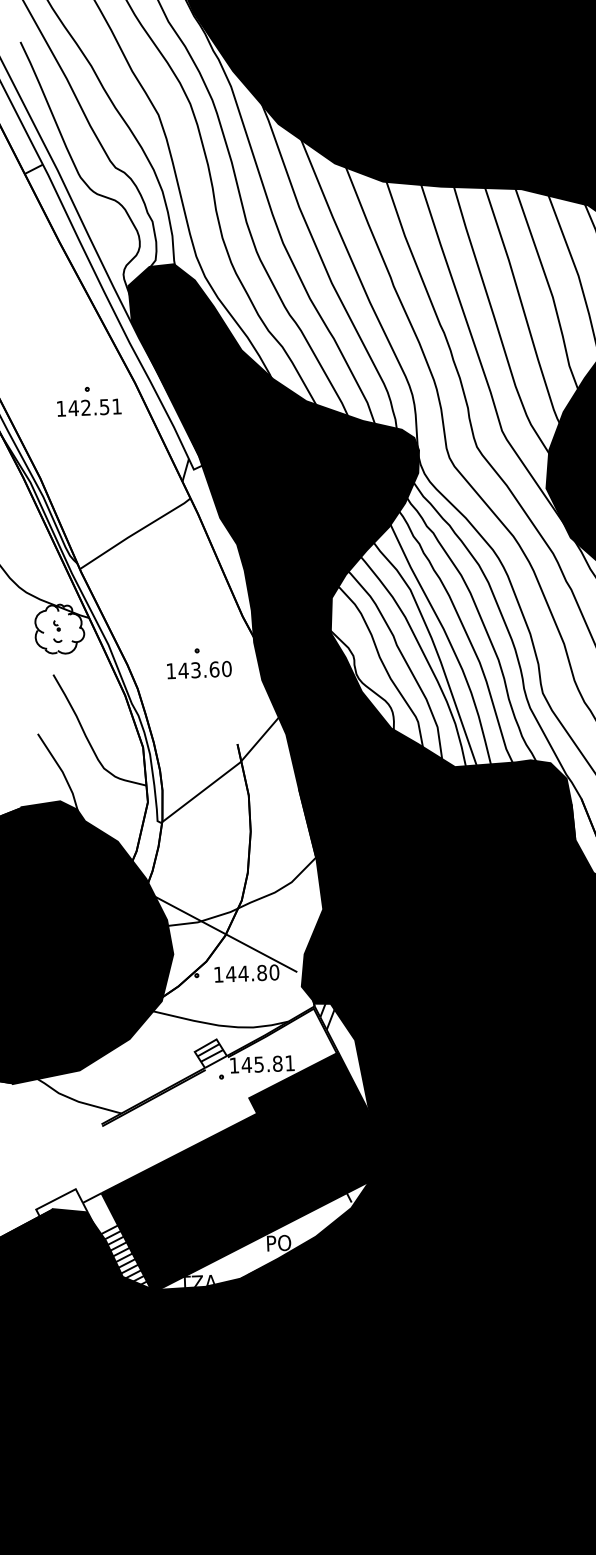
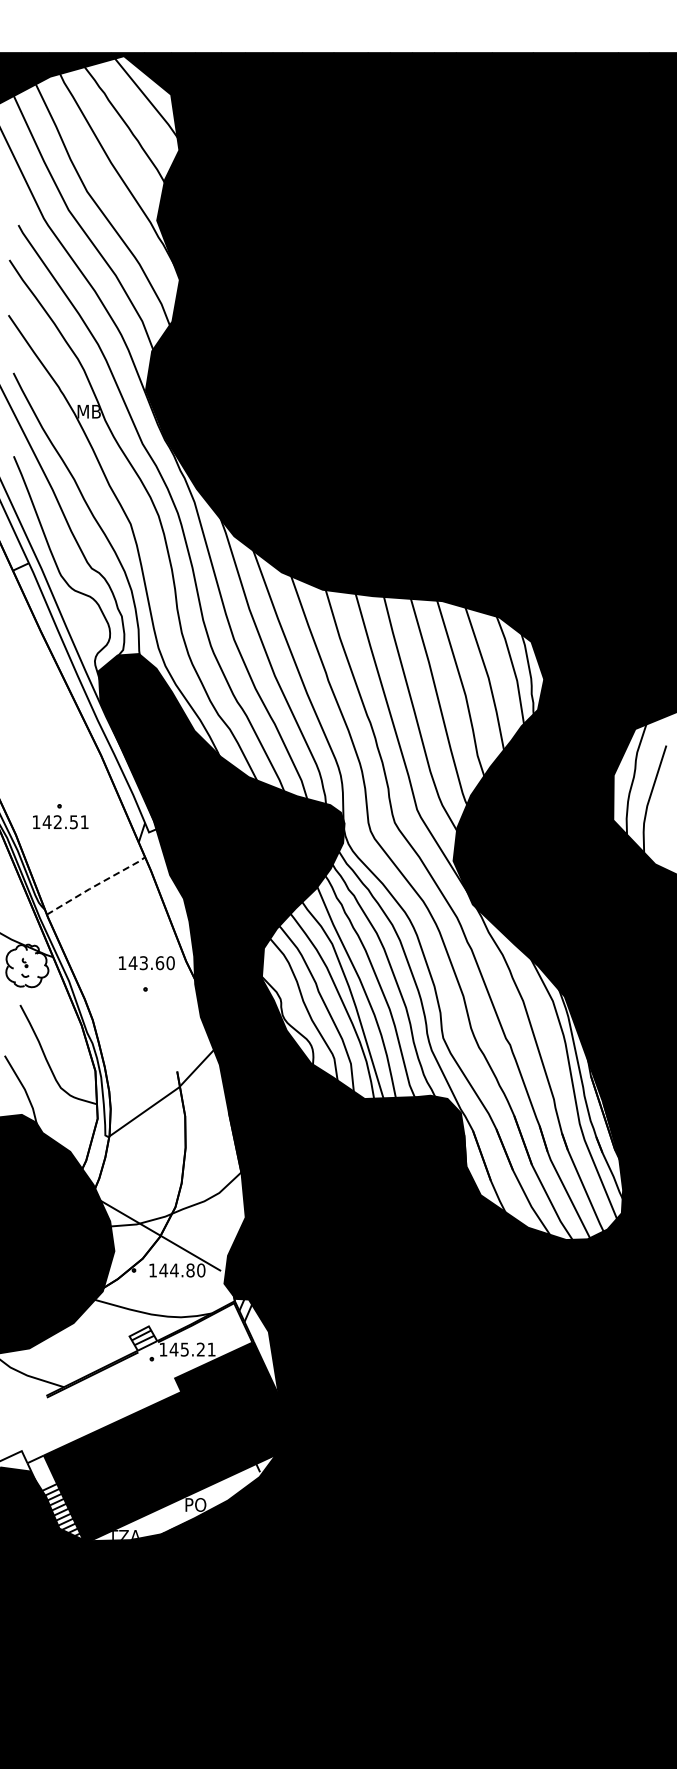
part: (88, 401) -> (60, 816), moved
line: (135, 533) -> (96, 885), solid -> dashed
text: (199, 670) -> (146, 963), moved
text: (277, 1063) -> (200, 1349), 145.81 -> 145.21

